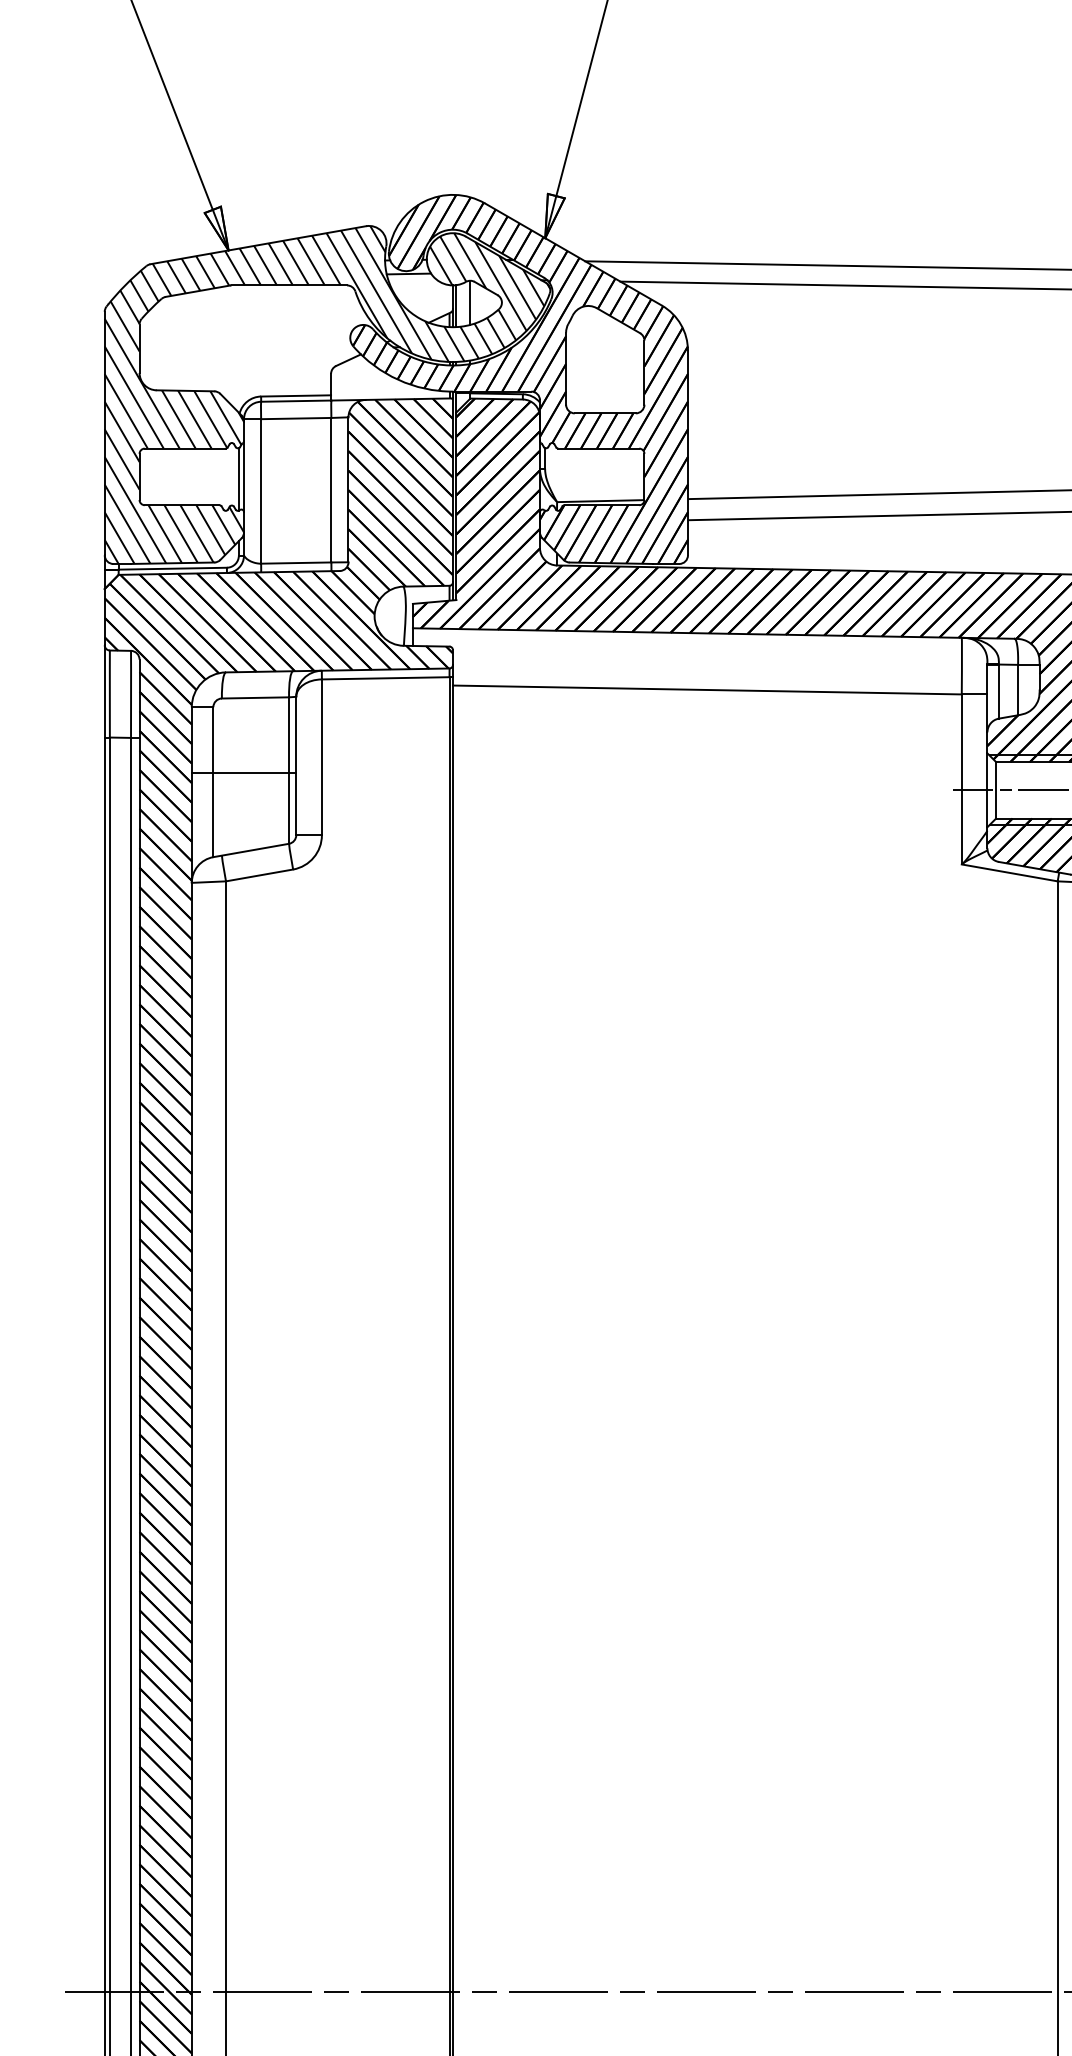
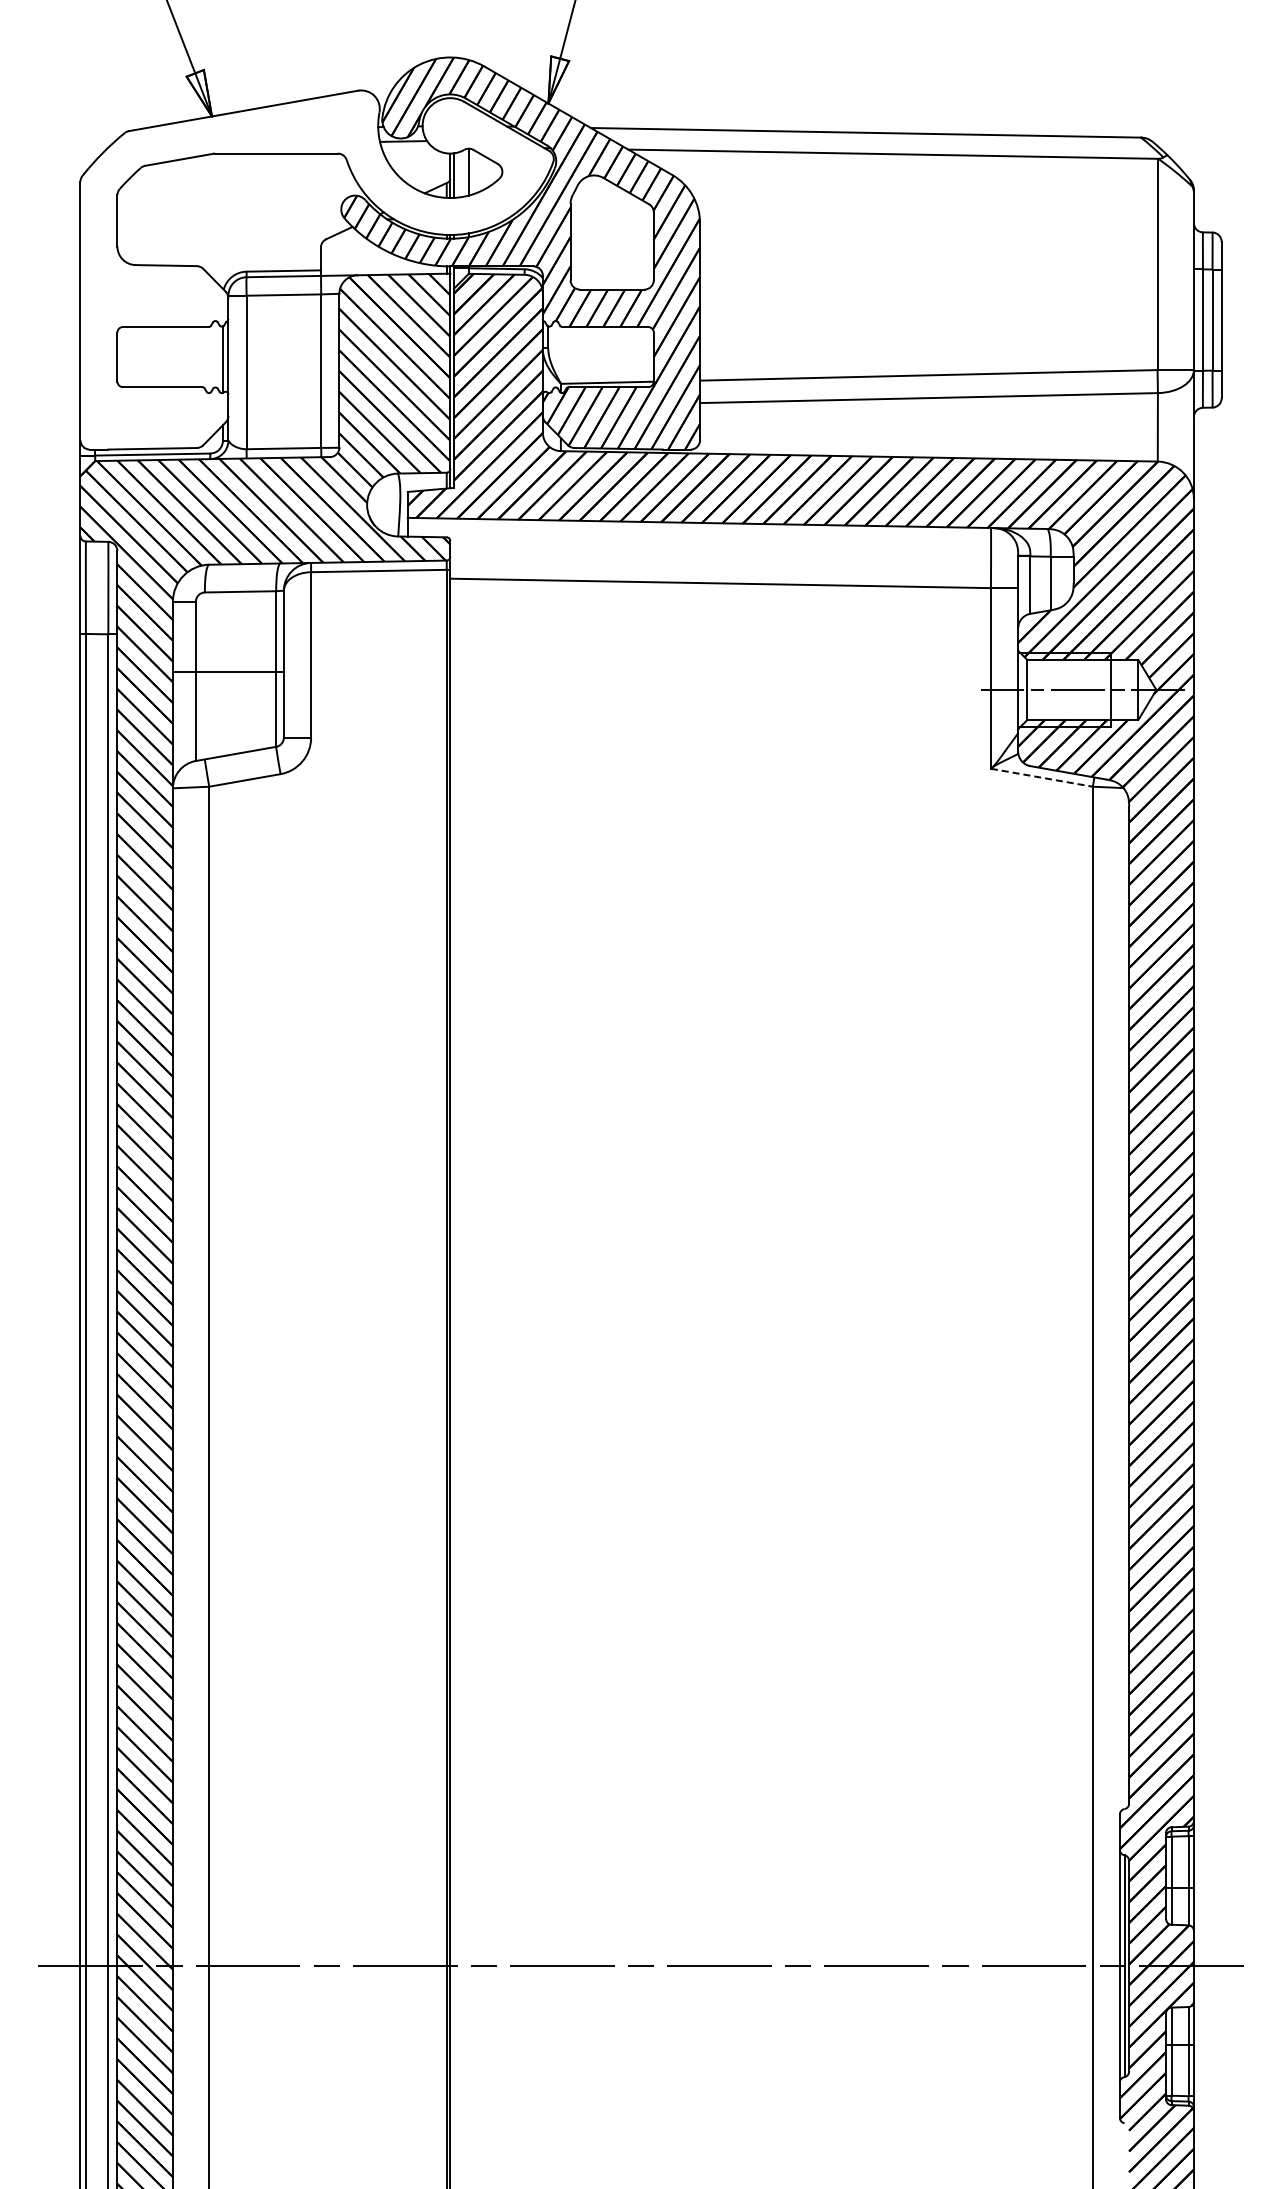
hatch: (326, 394) -> (316, 269), removed
line: (1009, 872) -> (1041, 777), solid -> dashed

